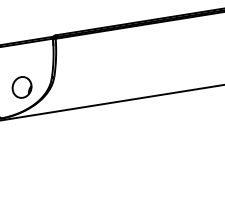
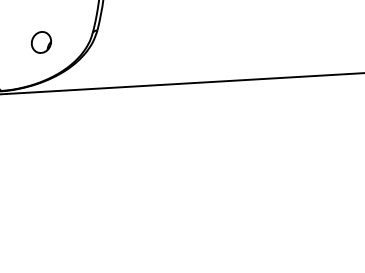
part: (21, 87) -> (40, 42), size x0.6

